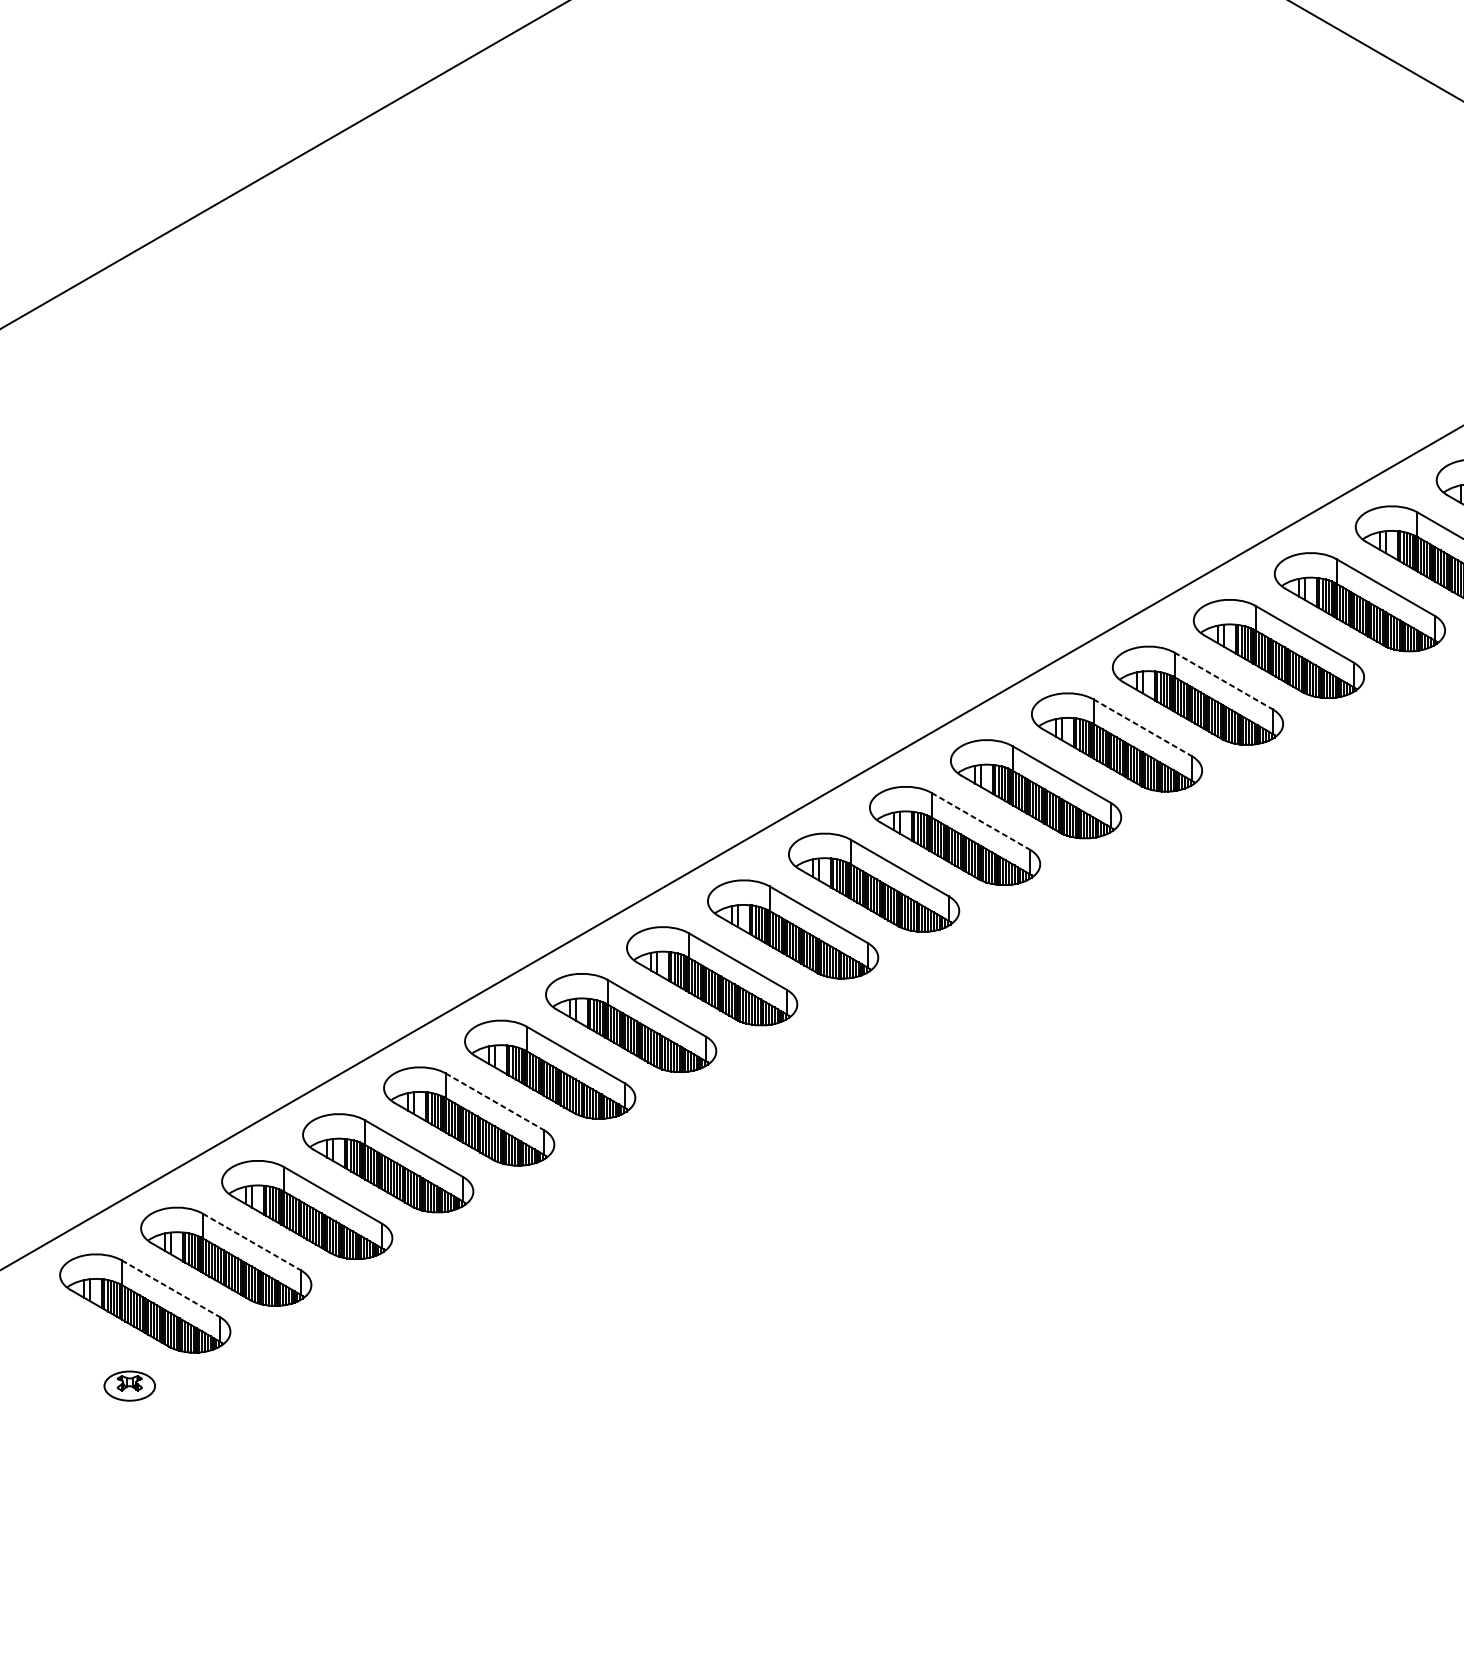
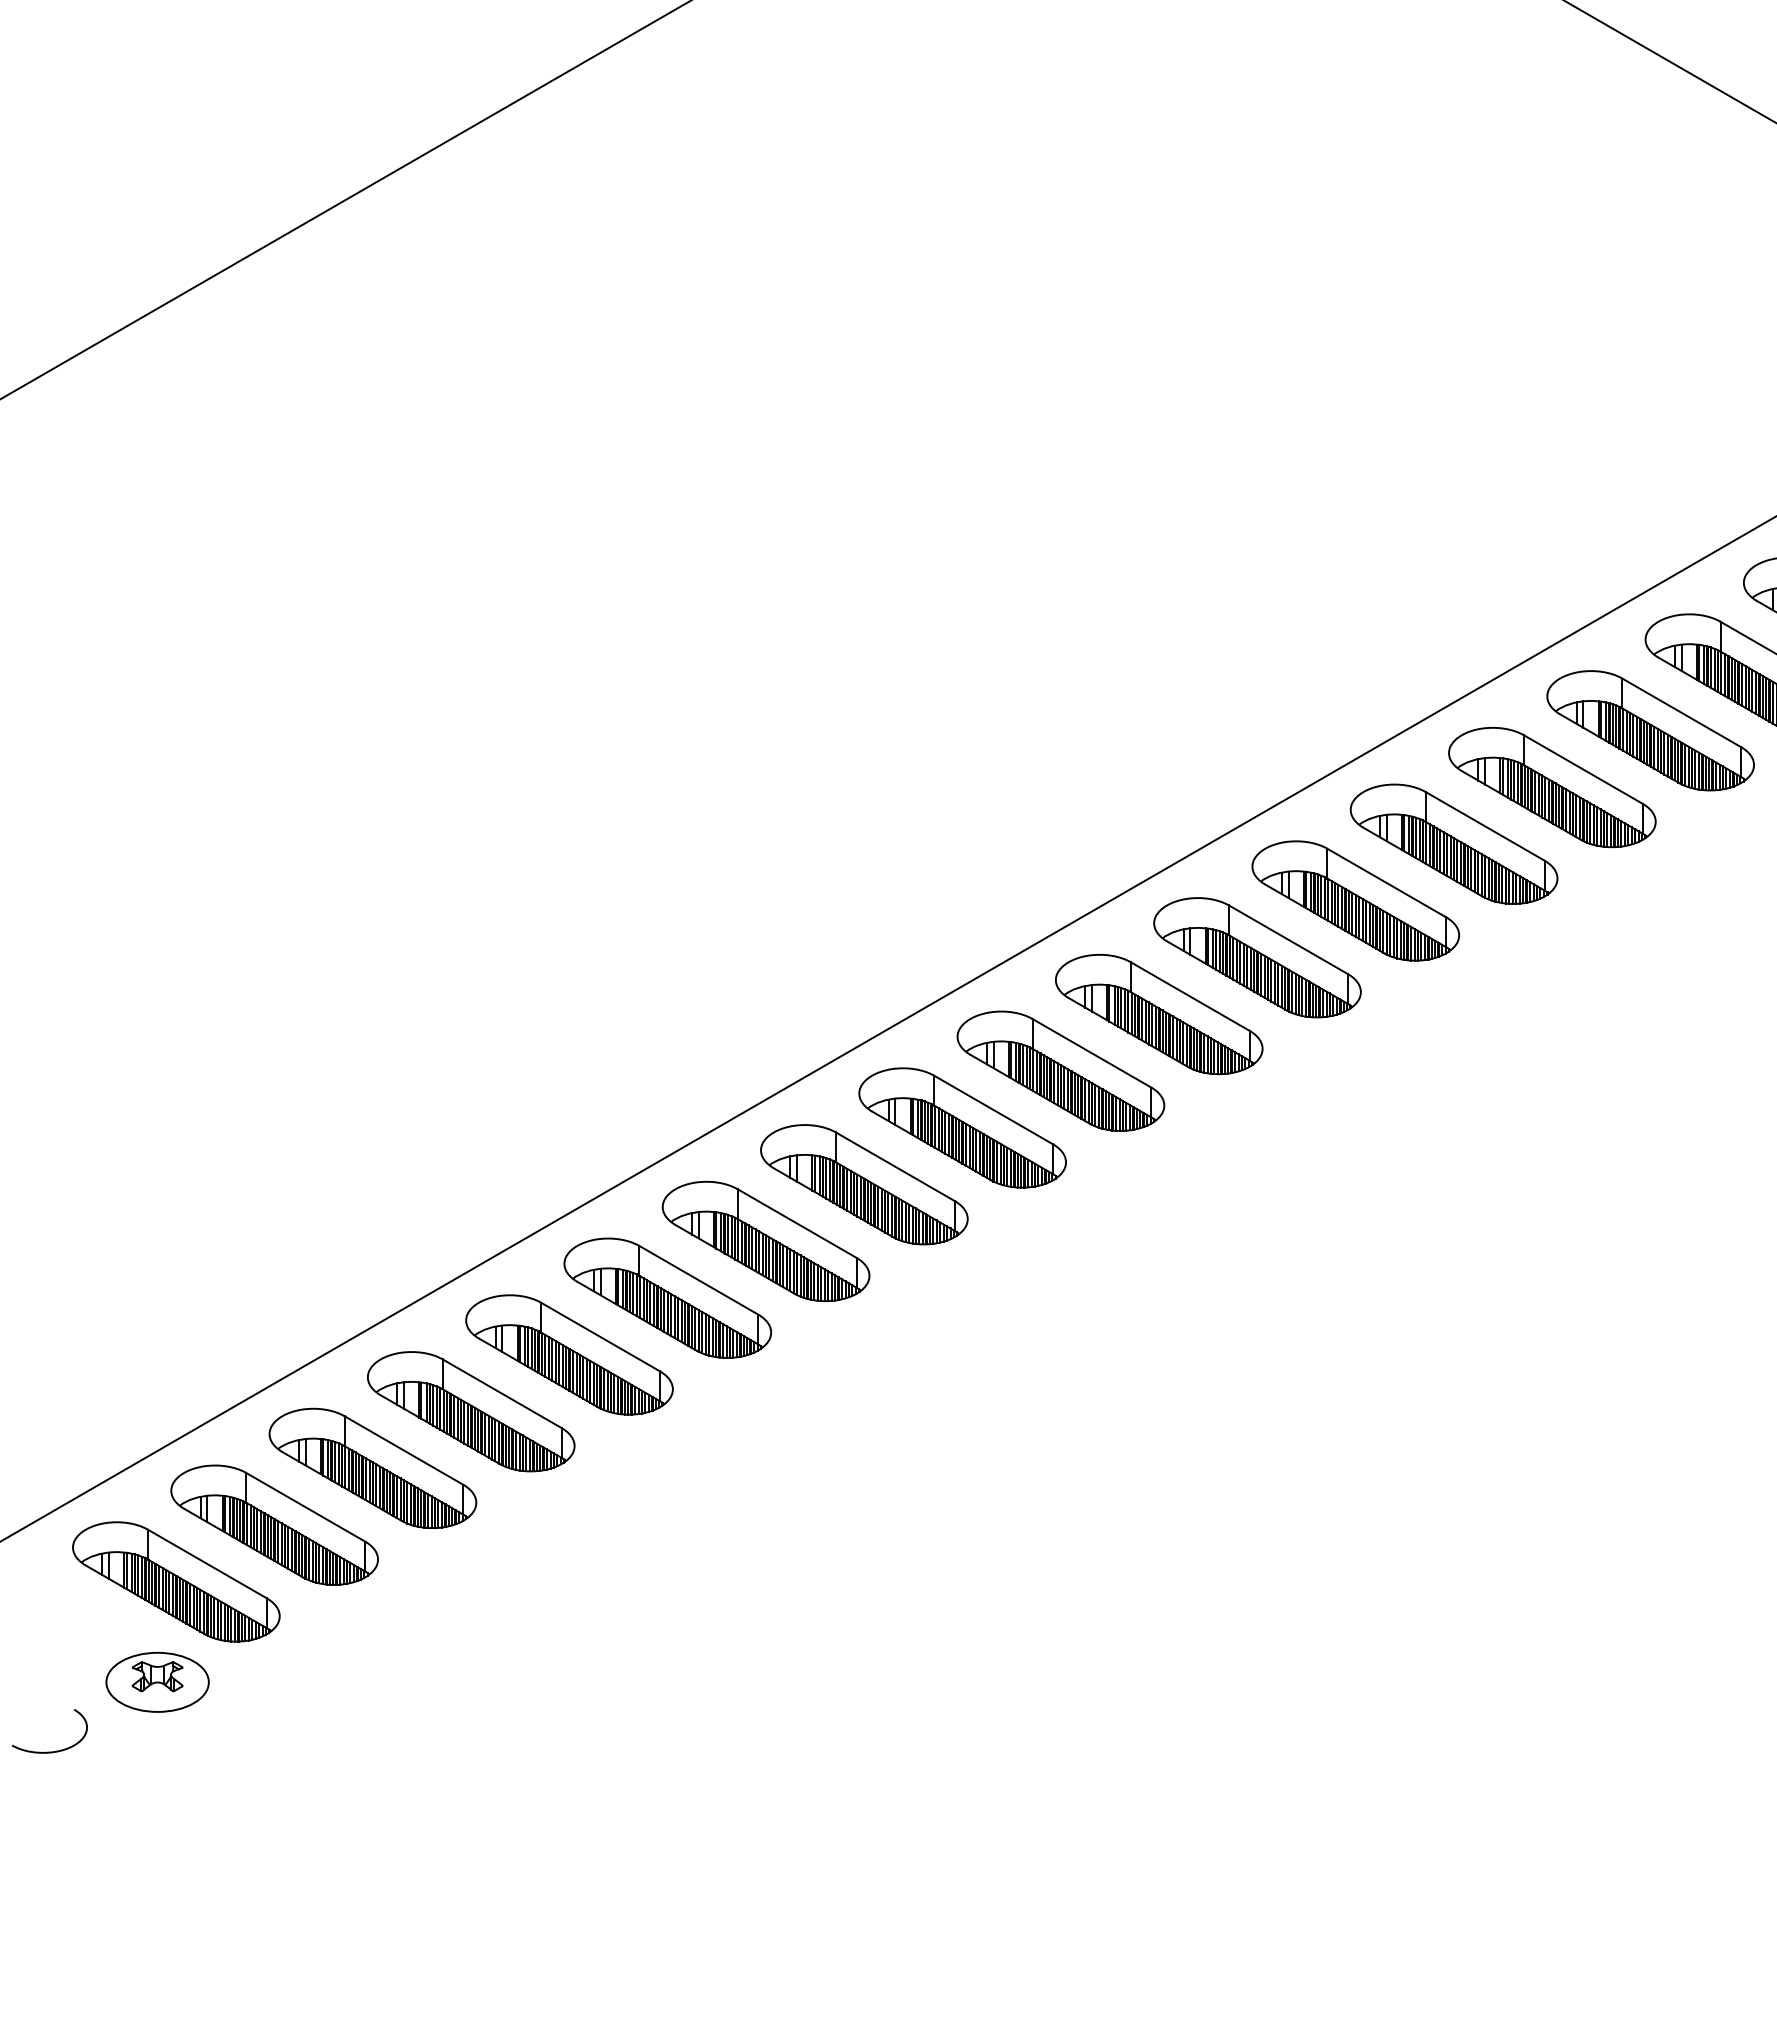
line: (1223, 681) -> (1485, 826), dashed -> solid
line: (1142, 728) -> (1386, 883), dashed -> solid
line: (980, 821) -> (1190, 996), dashed -> solid
line: (494, 1102) -> (600, 1337), dashed -> solid
line: (251, 1242) -> (305, 1507), dashed -> solid
line: (170, 1289) -> (207, 1564), dashed -> solid
part: (129, 1385) -> (157, 1681), size x1.67
curve: (40, 1443) -> (49, 1751), added

